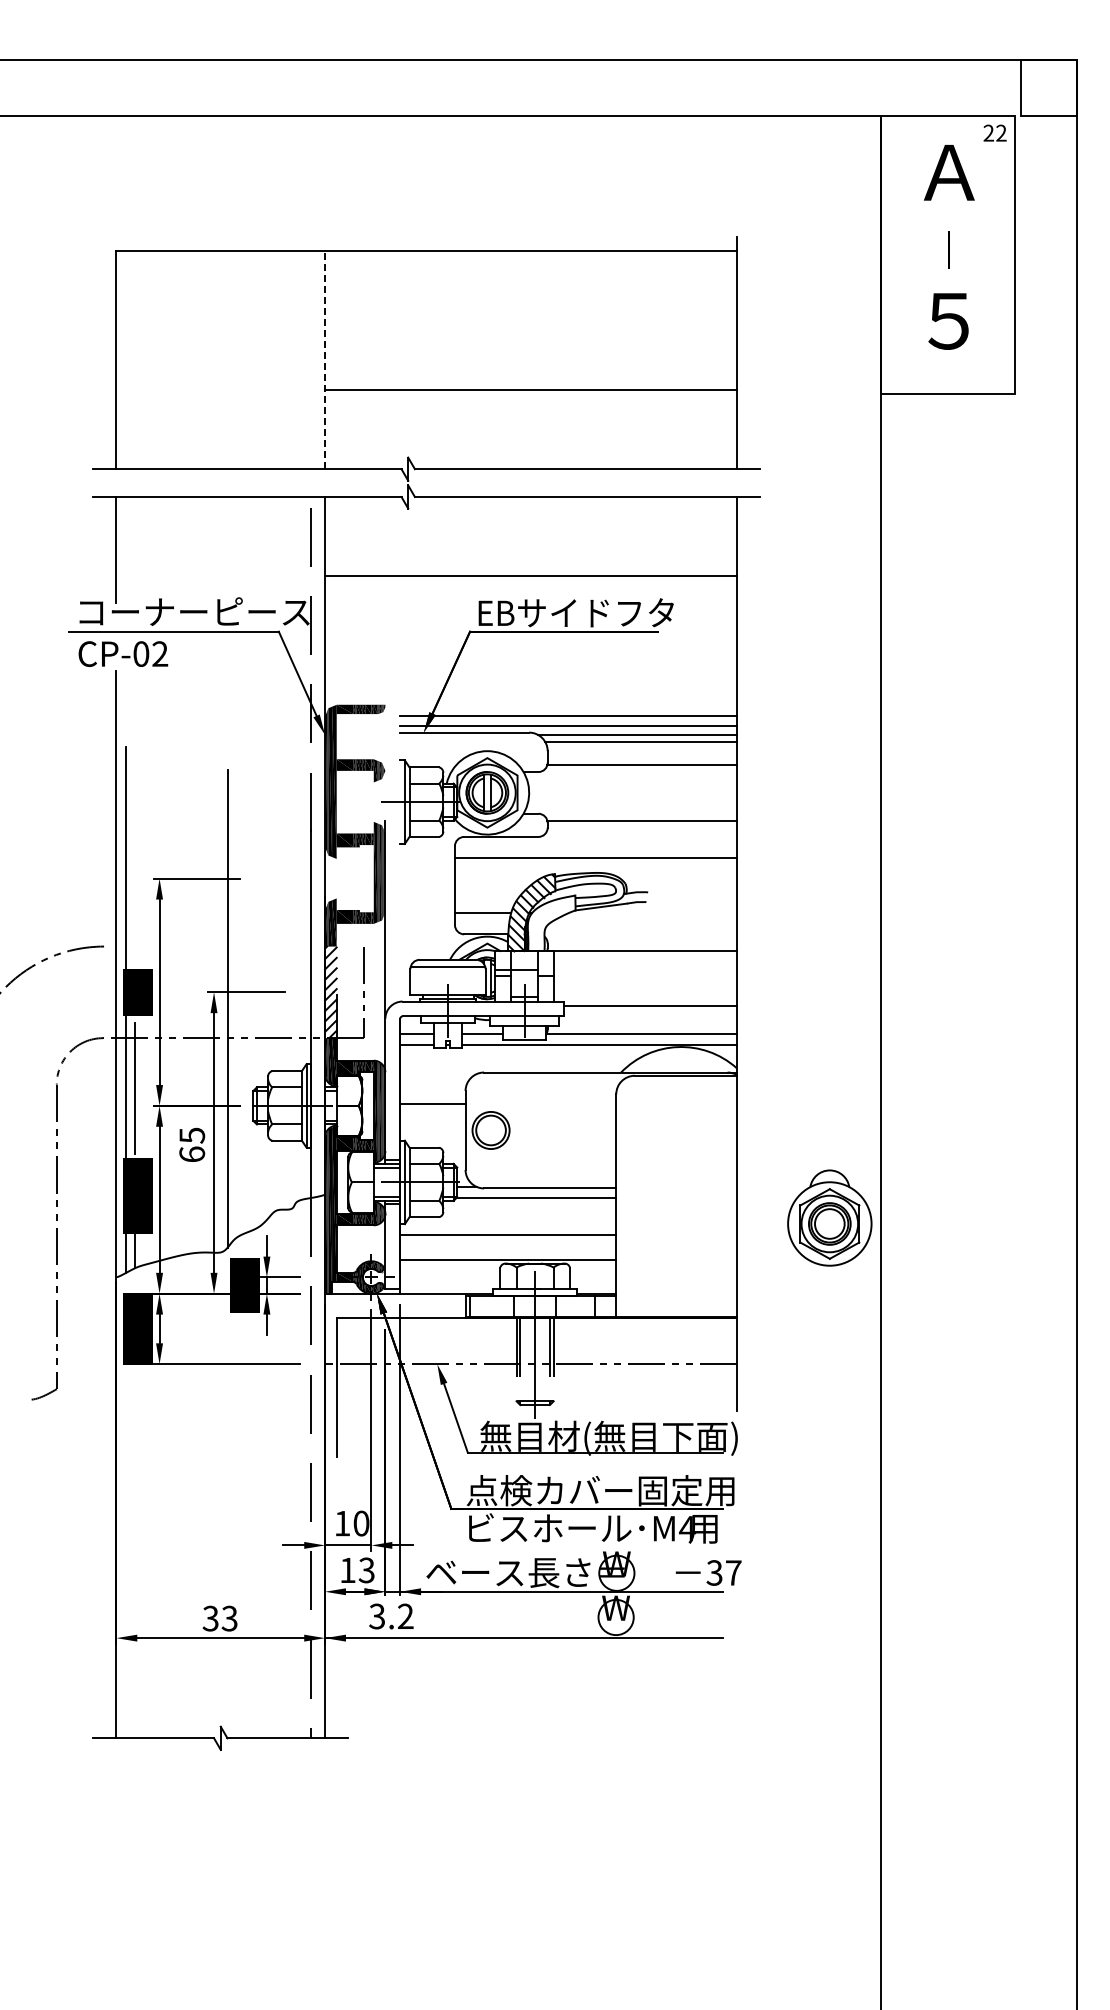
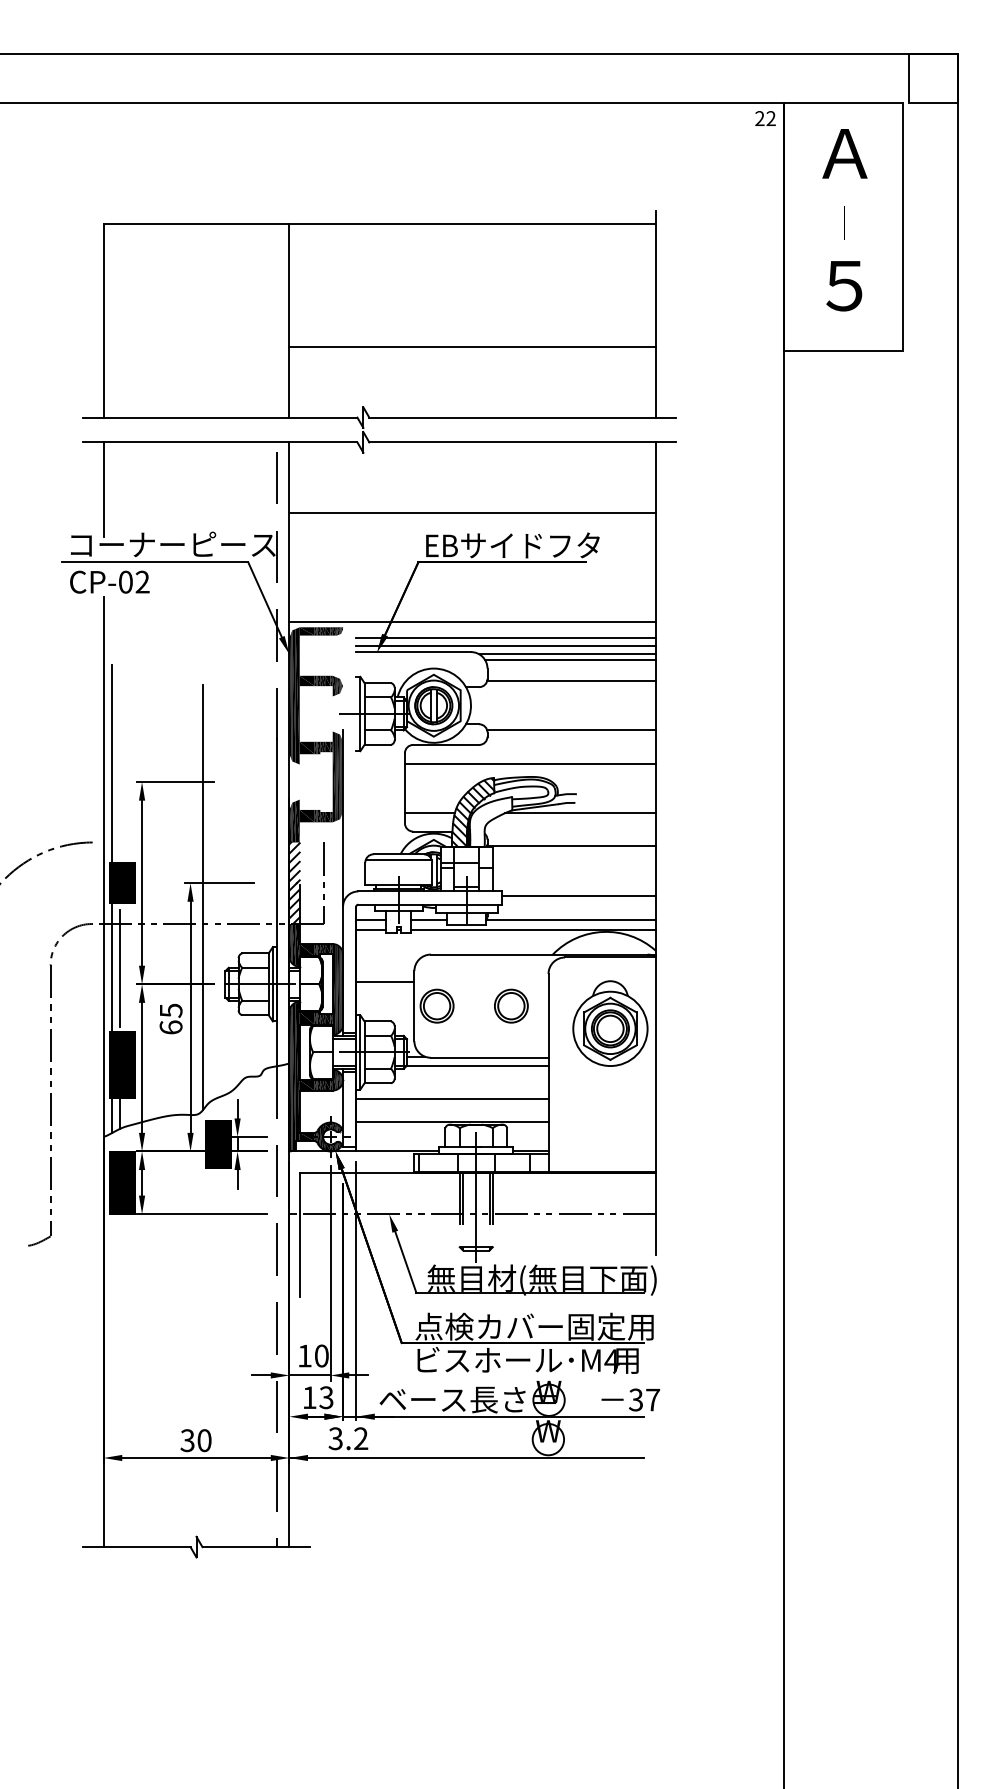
text: (994, 132) -> (765, 117), moved
line: (325, 360) -> (289, 320), dashed -> solid
line: (530, 698) -> (472, 621), added
line: (651, 913) -> (579, 813), added
part: (574, 1130) -> (511, 1006), added
part: (829, 1217) -> (610, 1023), moved
text: (229, 1618) -> (204, 1440), 33 -> 30

